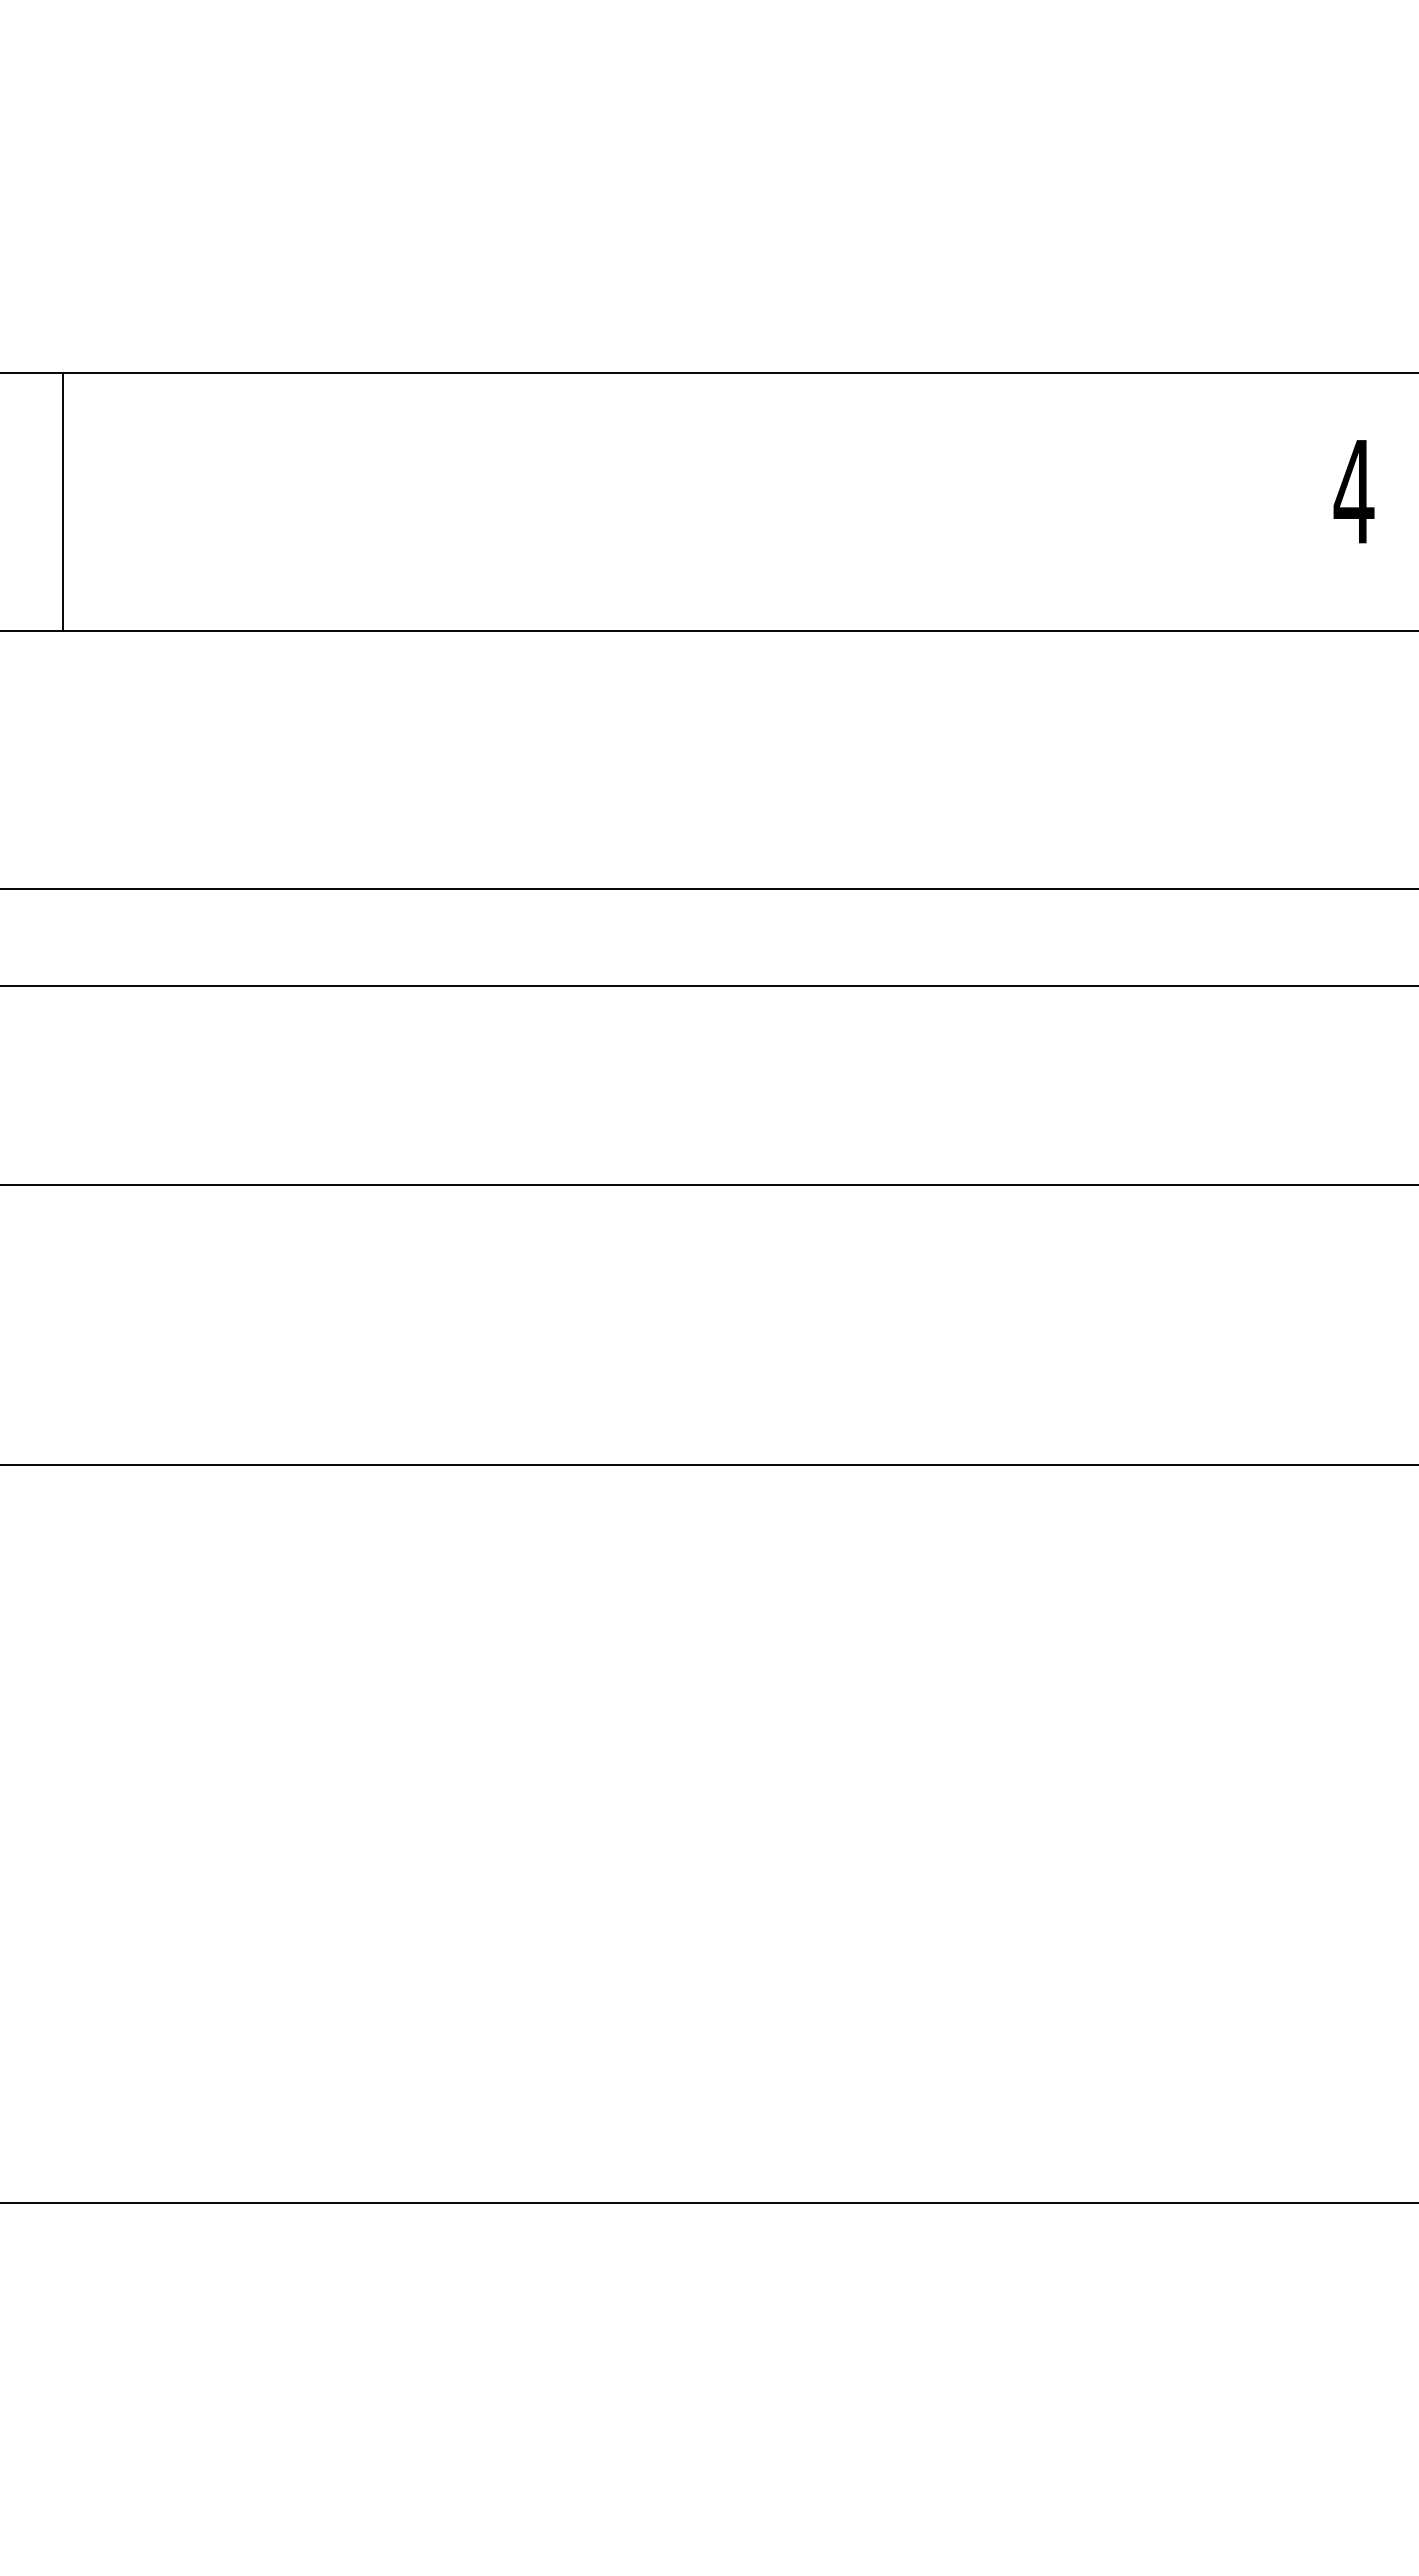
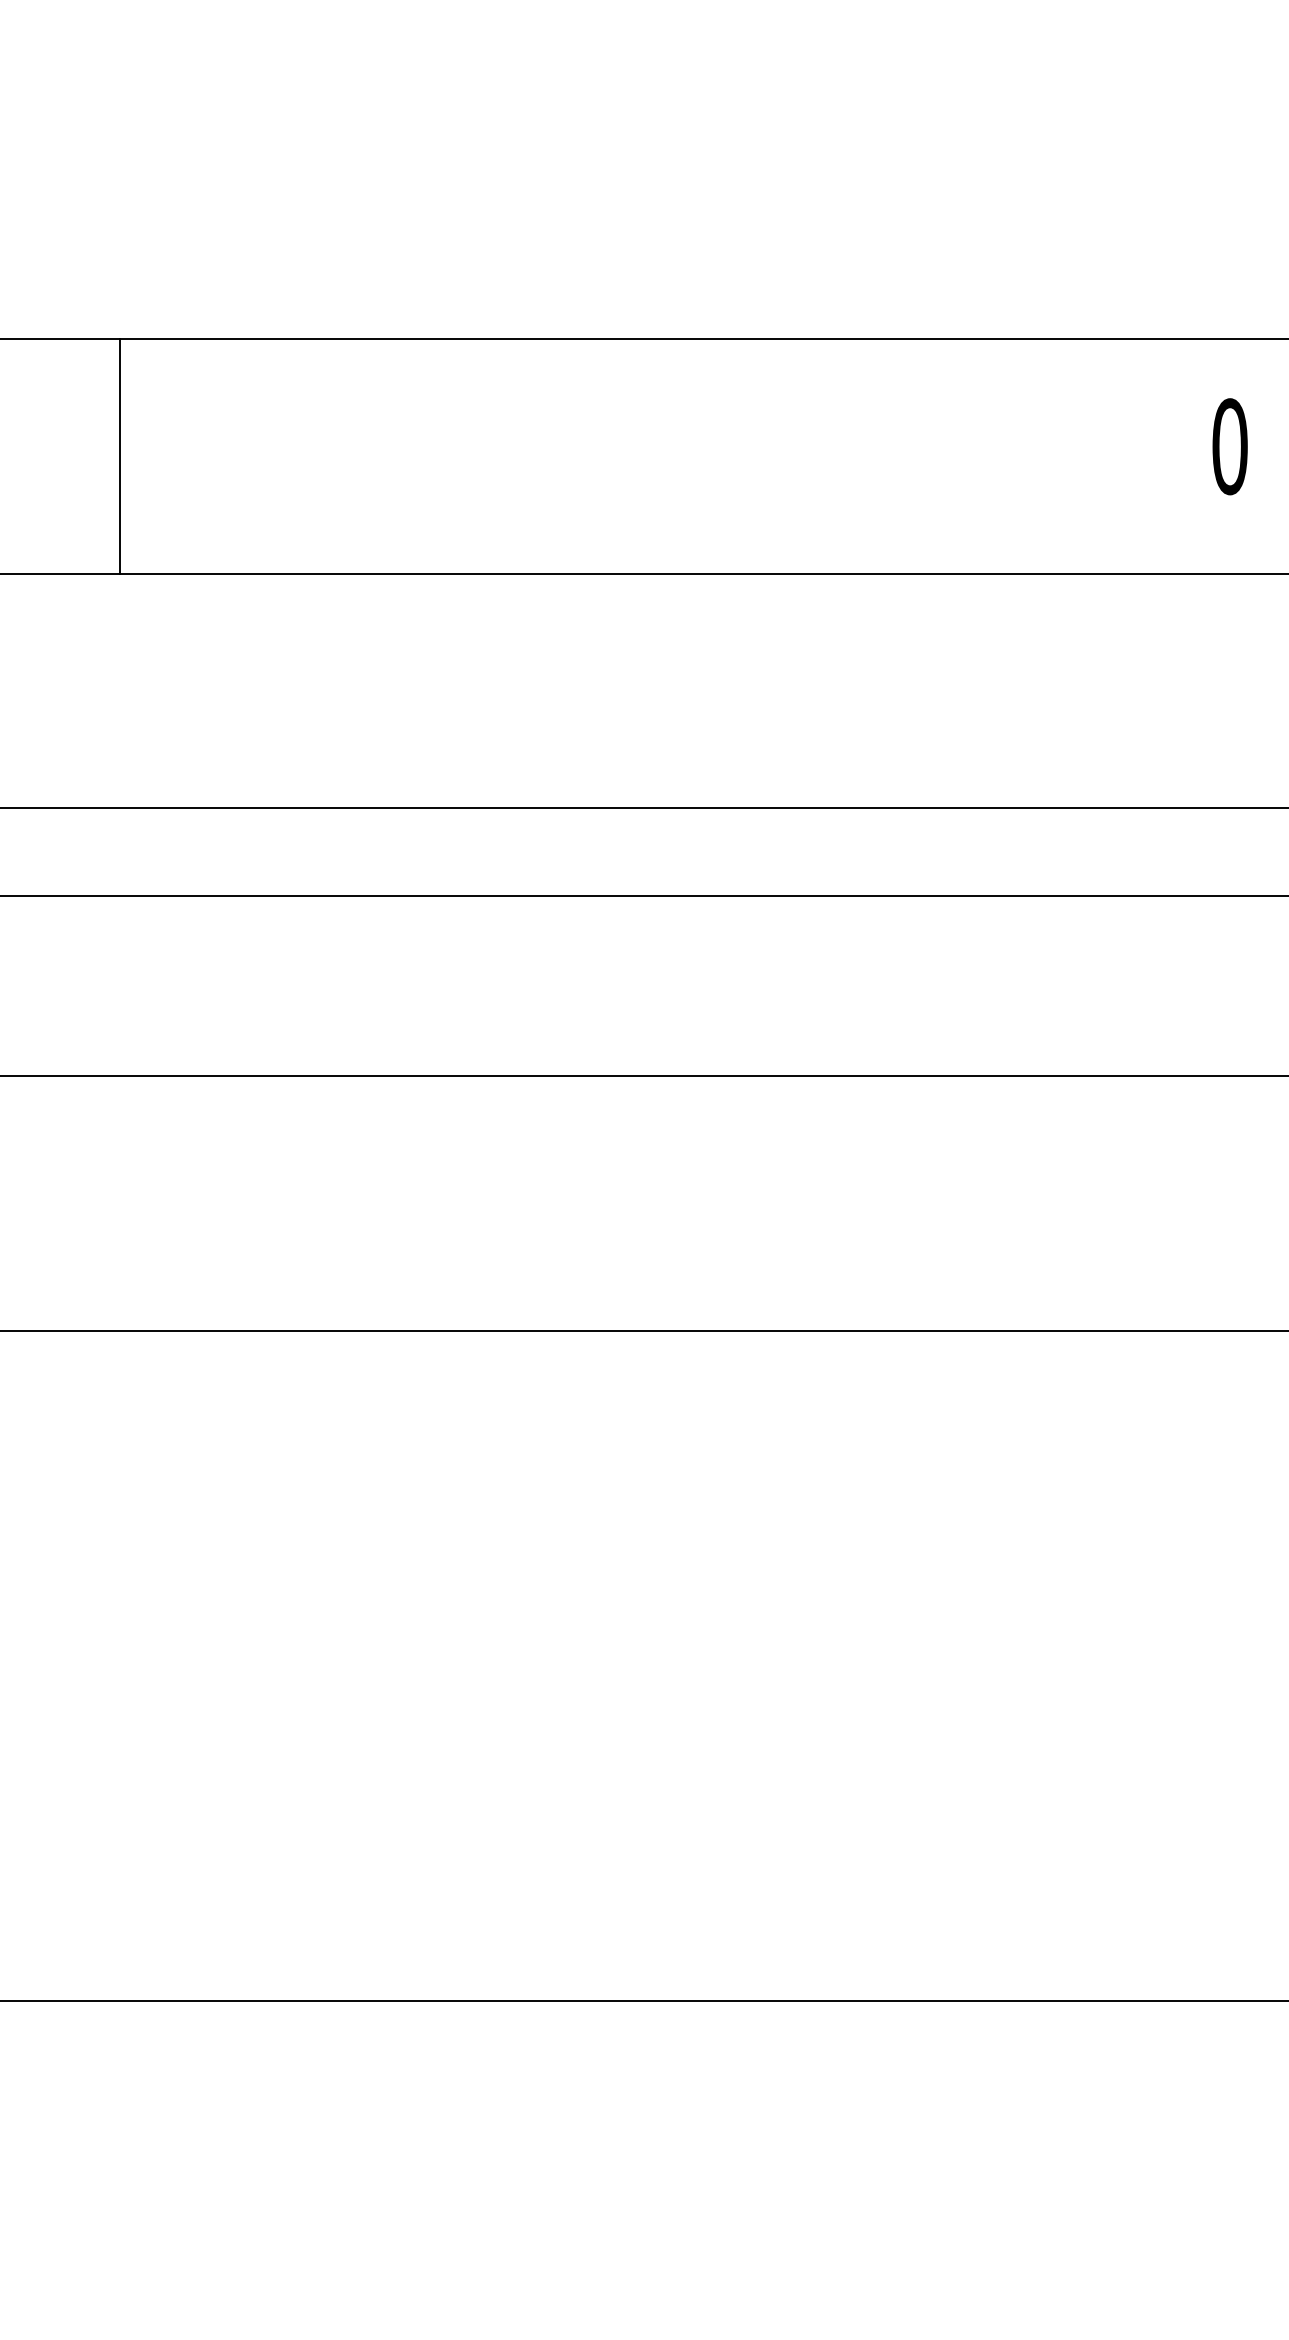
text: (1353, 491) -> (1229, 446), 4 -> 0
line: (63, 502) -> (120, 456), moved

